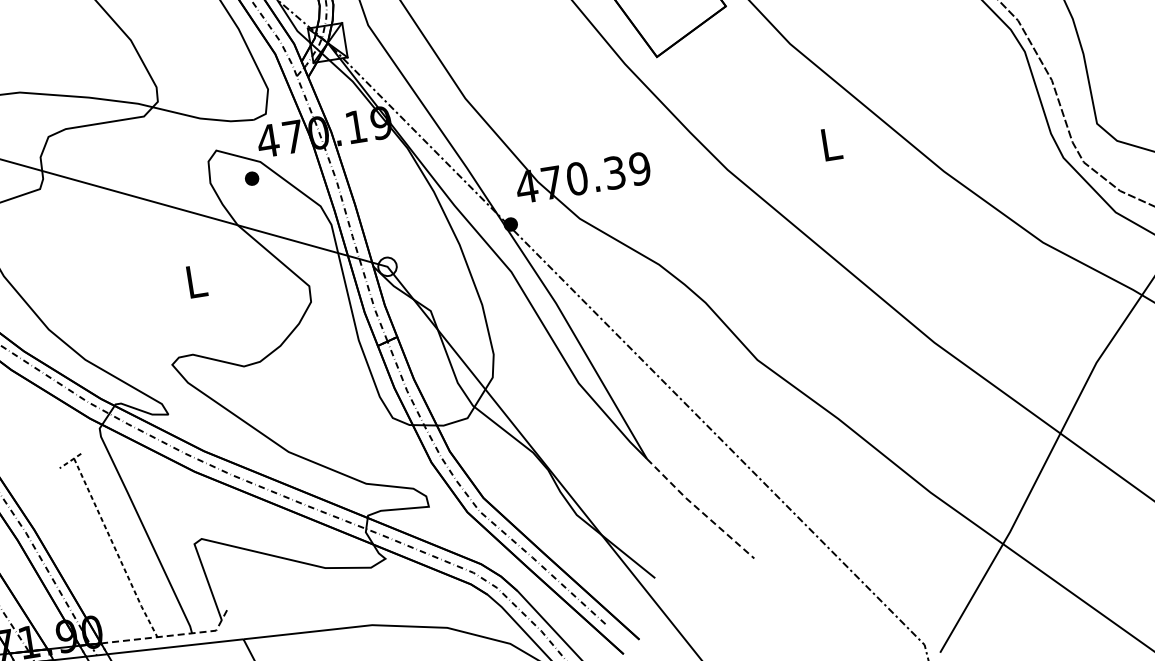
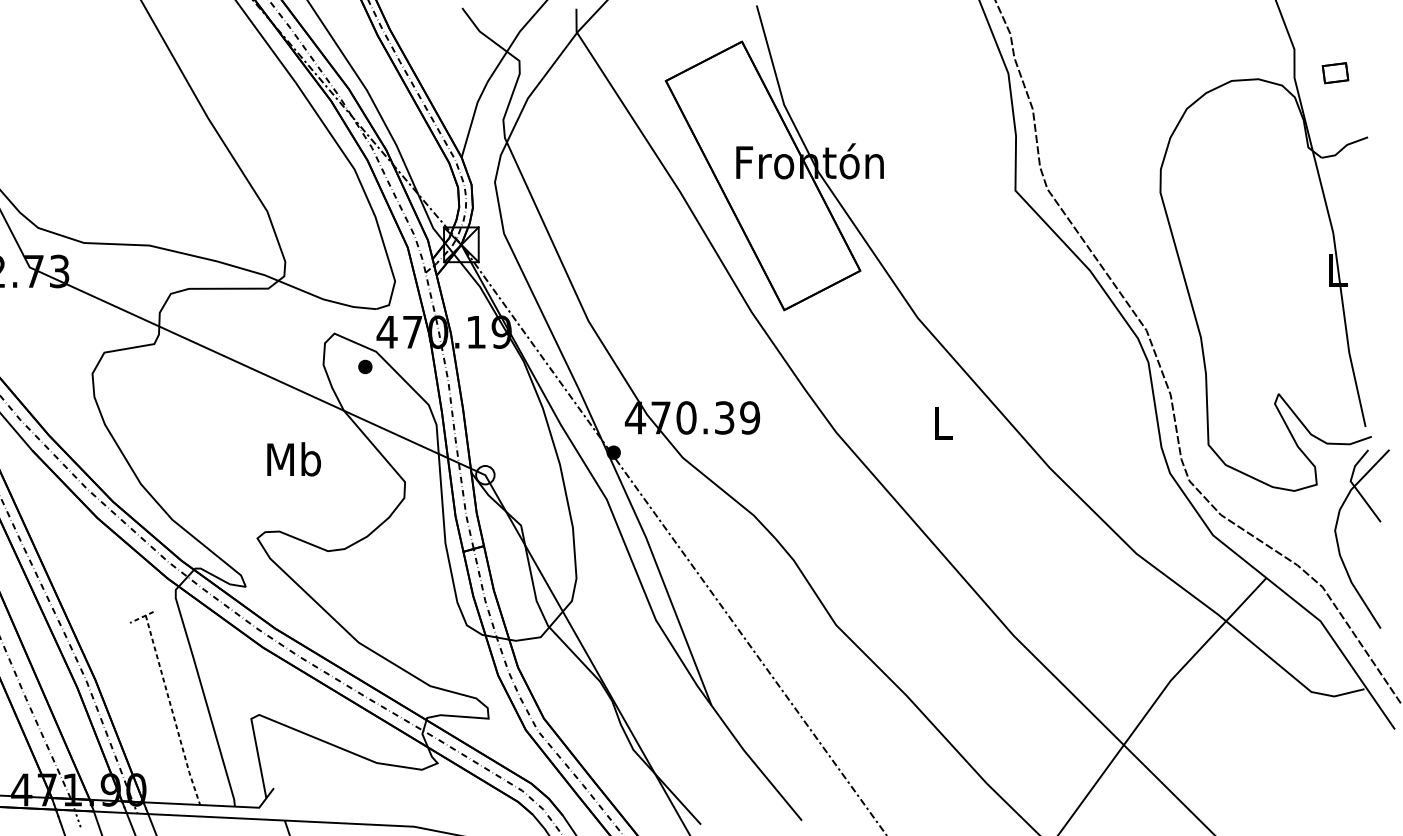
text: (196, 281) -> (294, 459), L -> Mb
line: (699, 510) -> (755, 764), dashed -> solid
line: (171, 635) -> (214, 805), dashed -> solid

